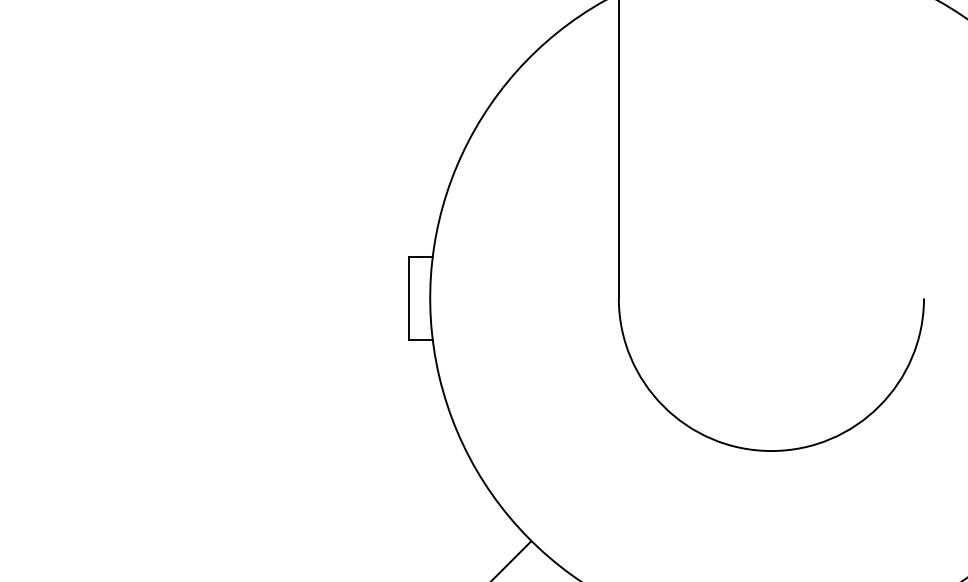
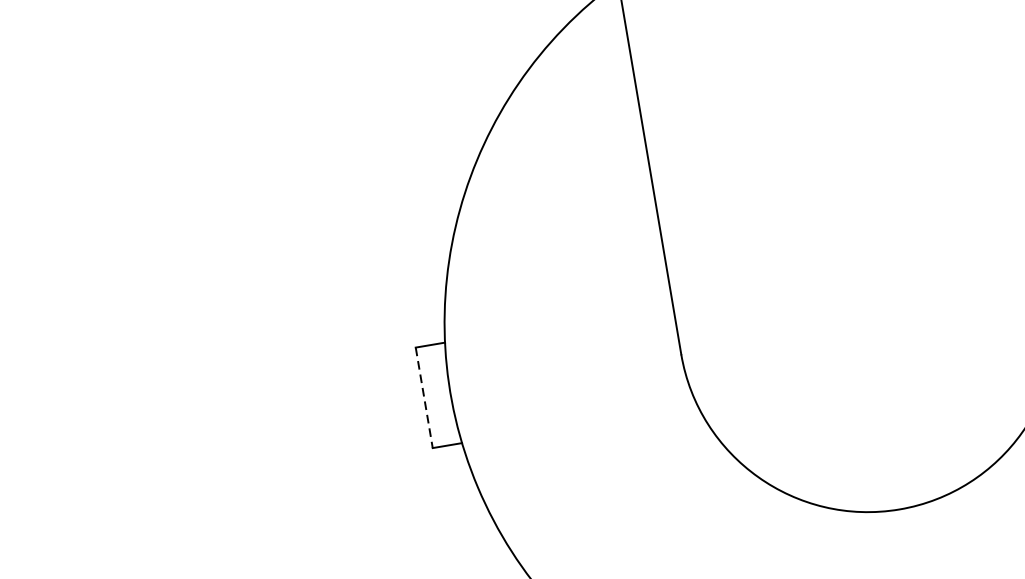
line: (408, 298) -> (423, 397), solid -> dashed

